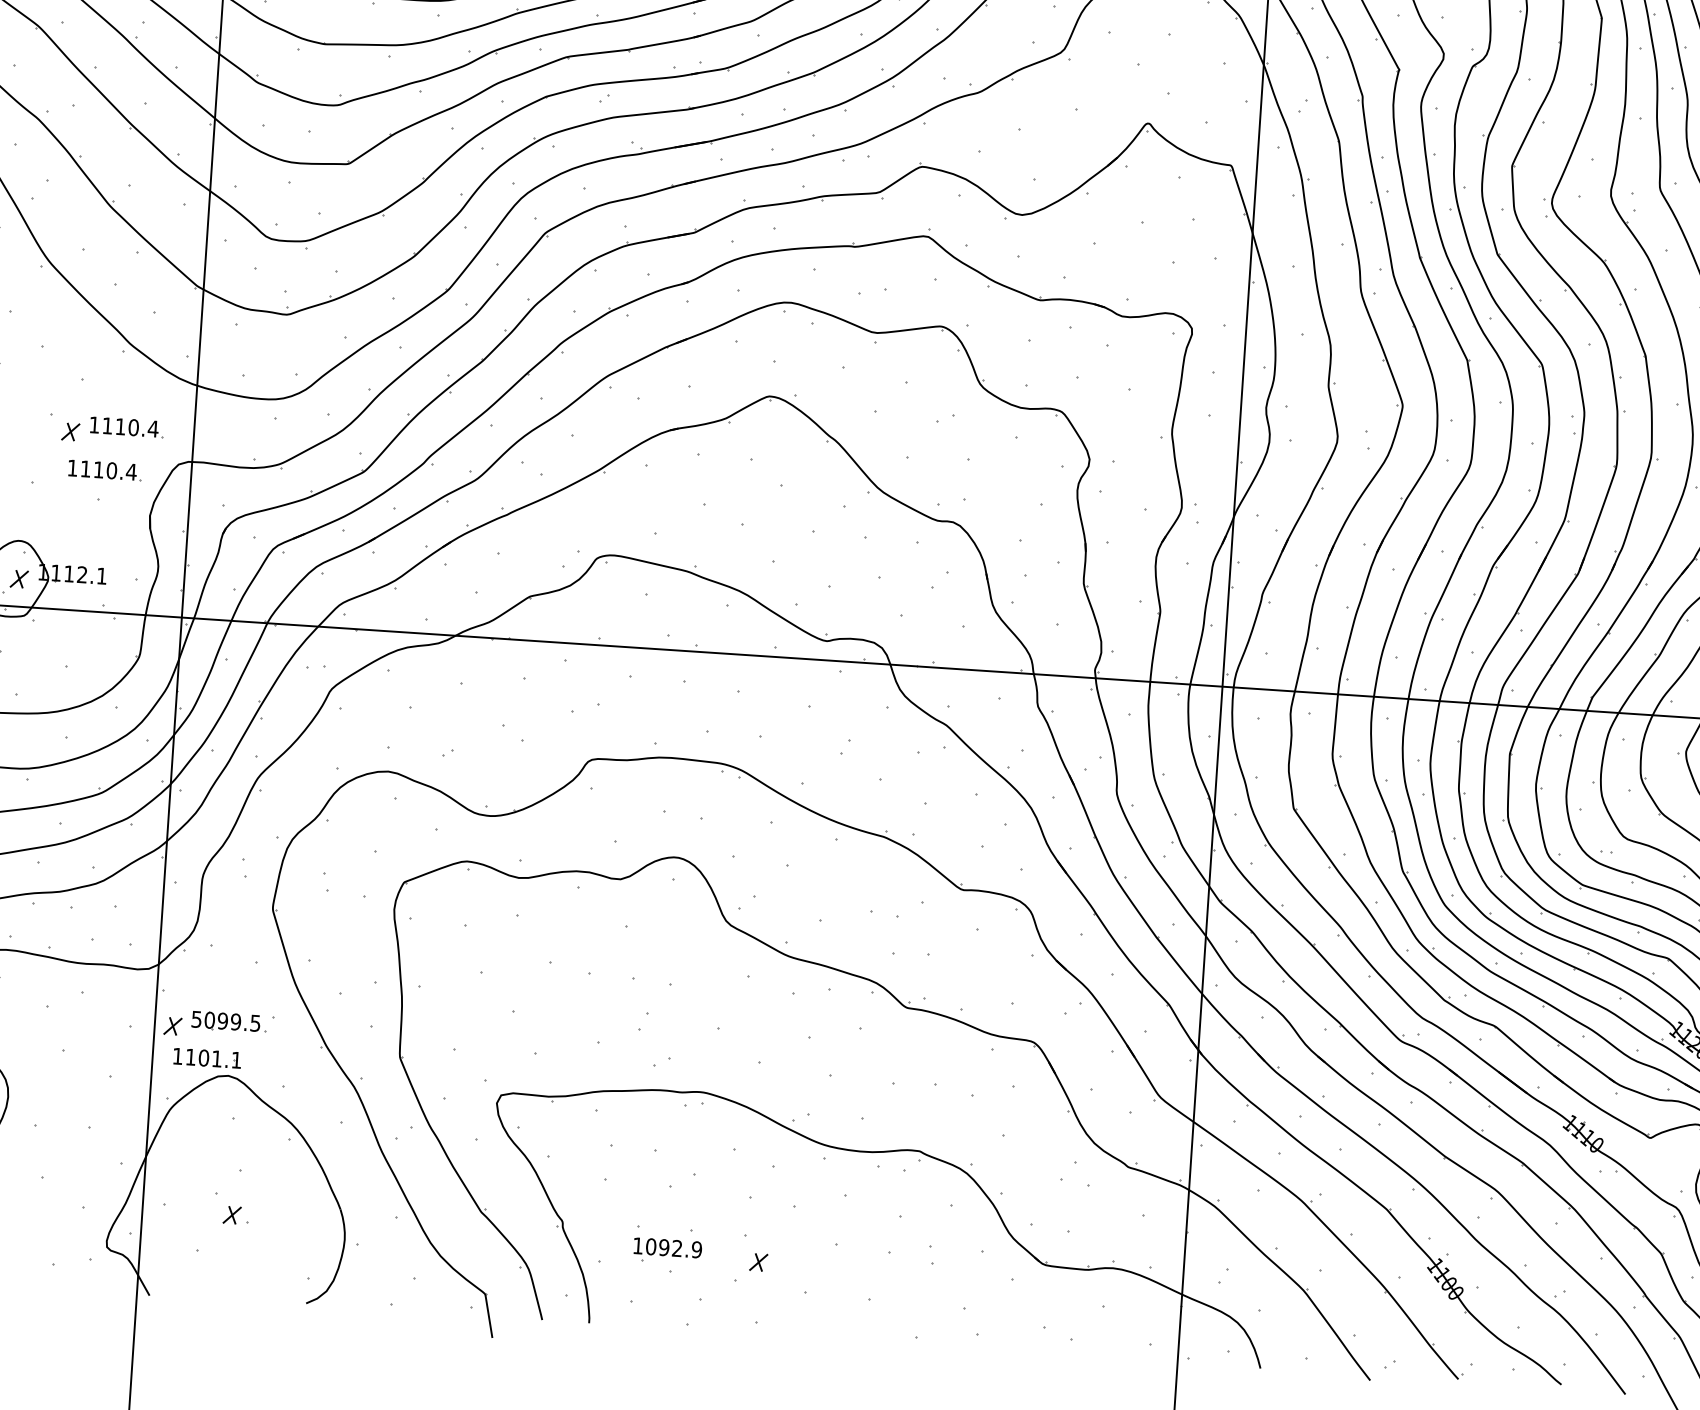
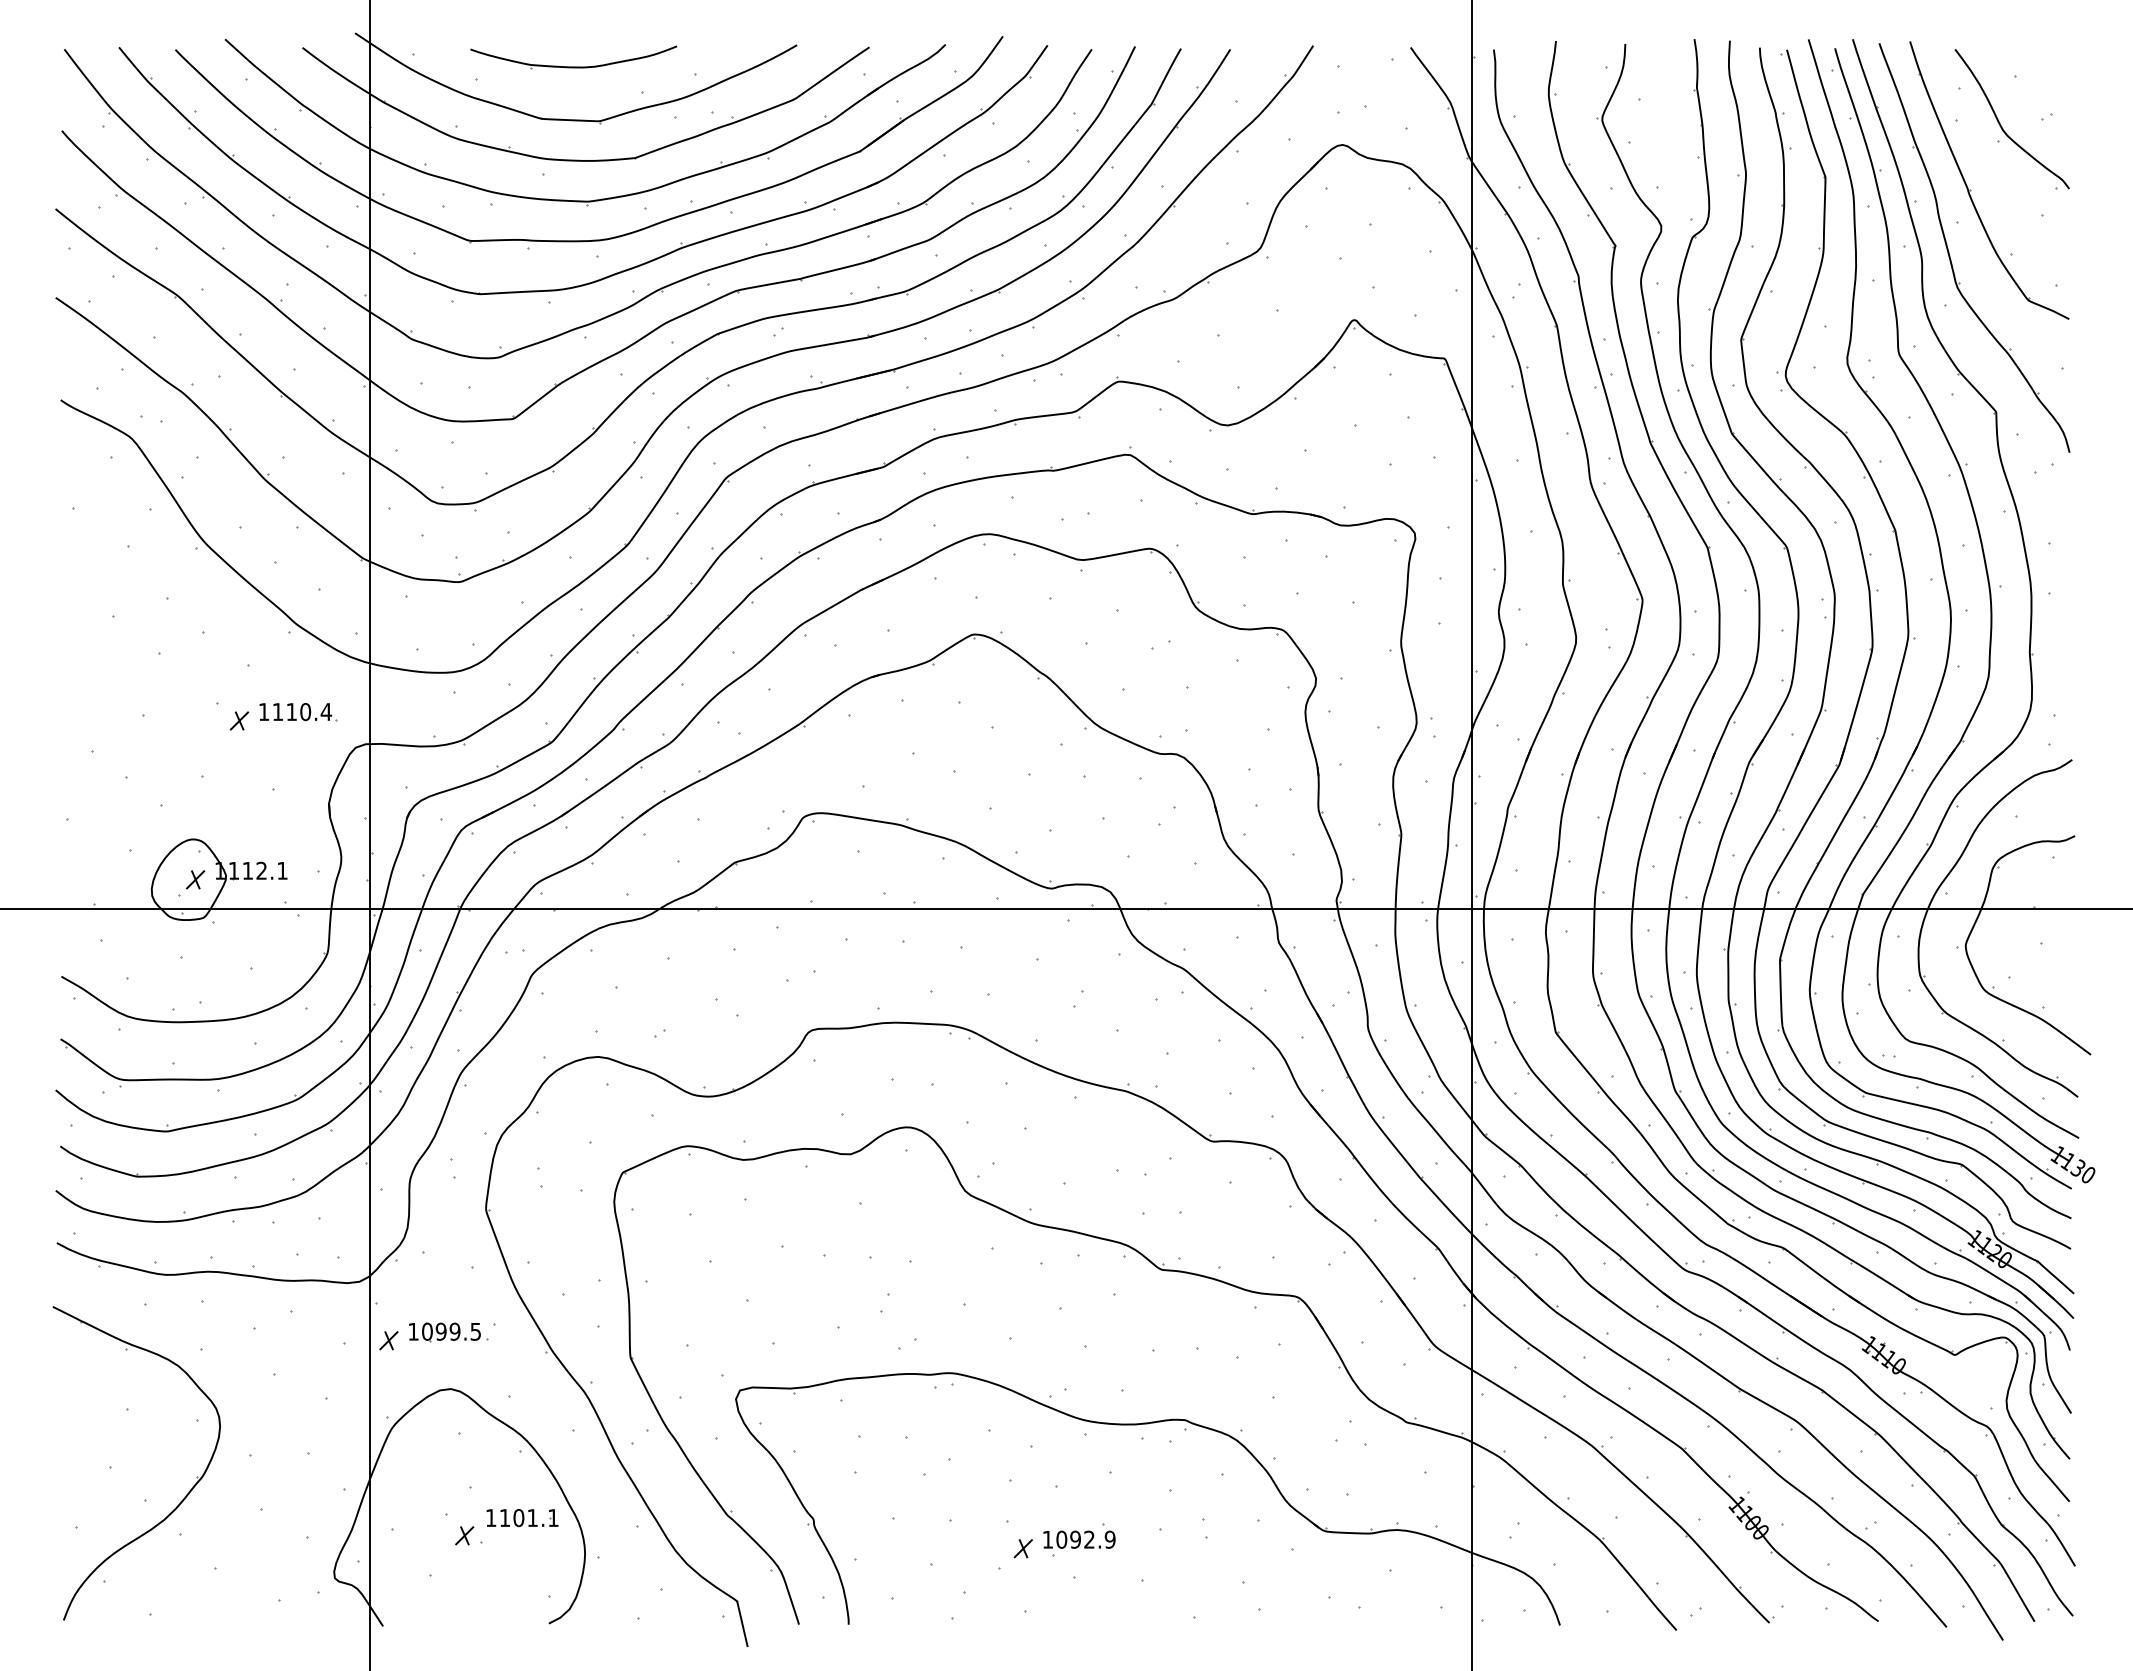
part: (105, 470) -> (278, 759), removed
text: (196, 1019) -> (413, 1331), 5099.5 -> 1099.5
part: (207, 1058) -> (522, 1518), moved
part: (667, 1251) -> (1079, 1543), moved

